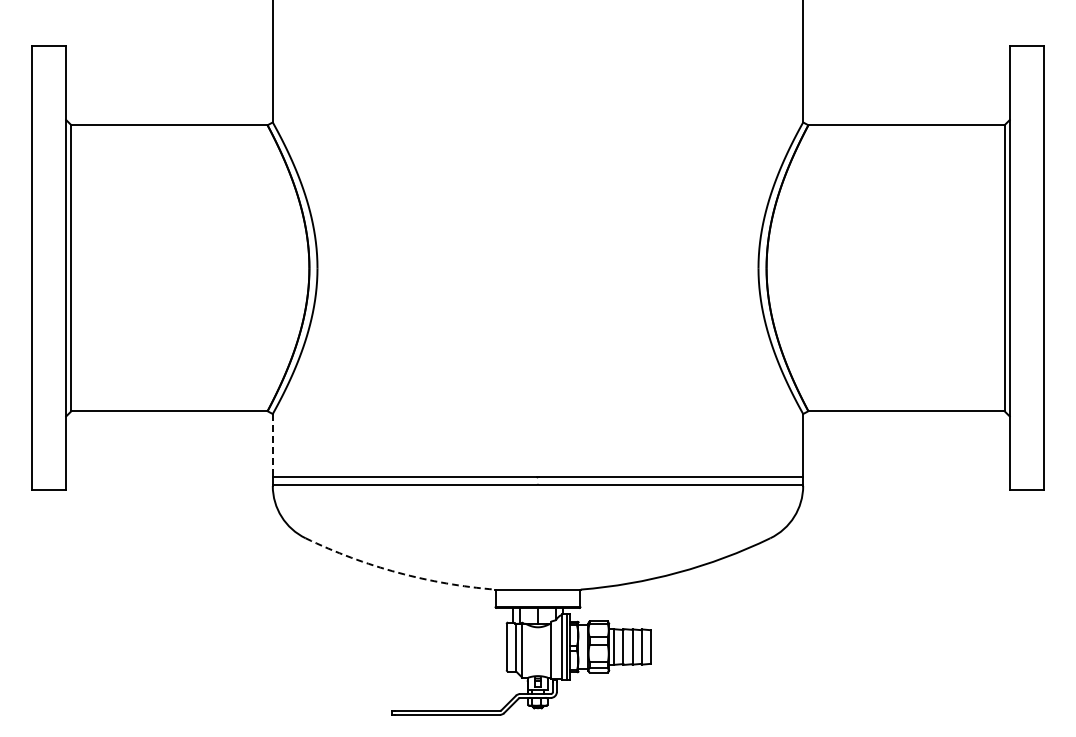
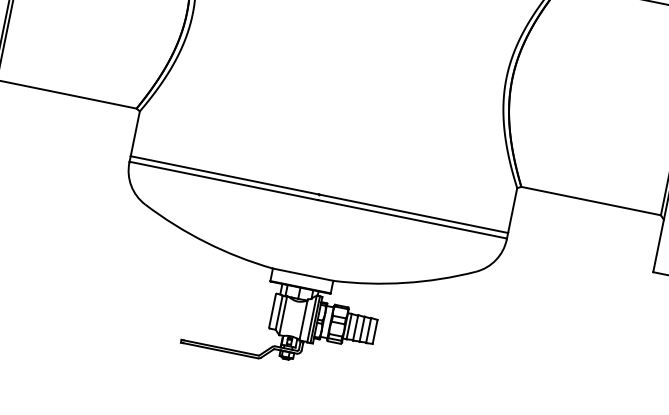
line: (272, 445) -> (135, 133), dashed -> solid
arc: (398, 572) -> (206, 242), dashed -> solid

